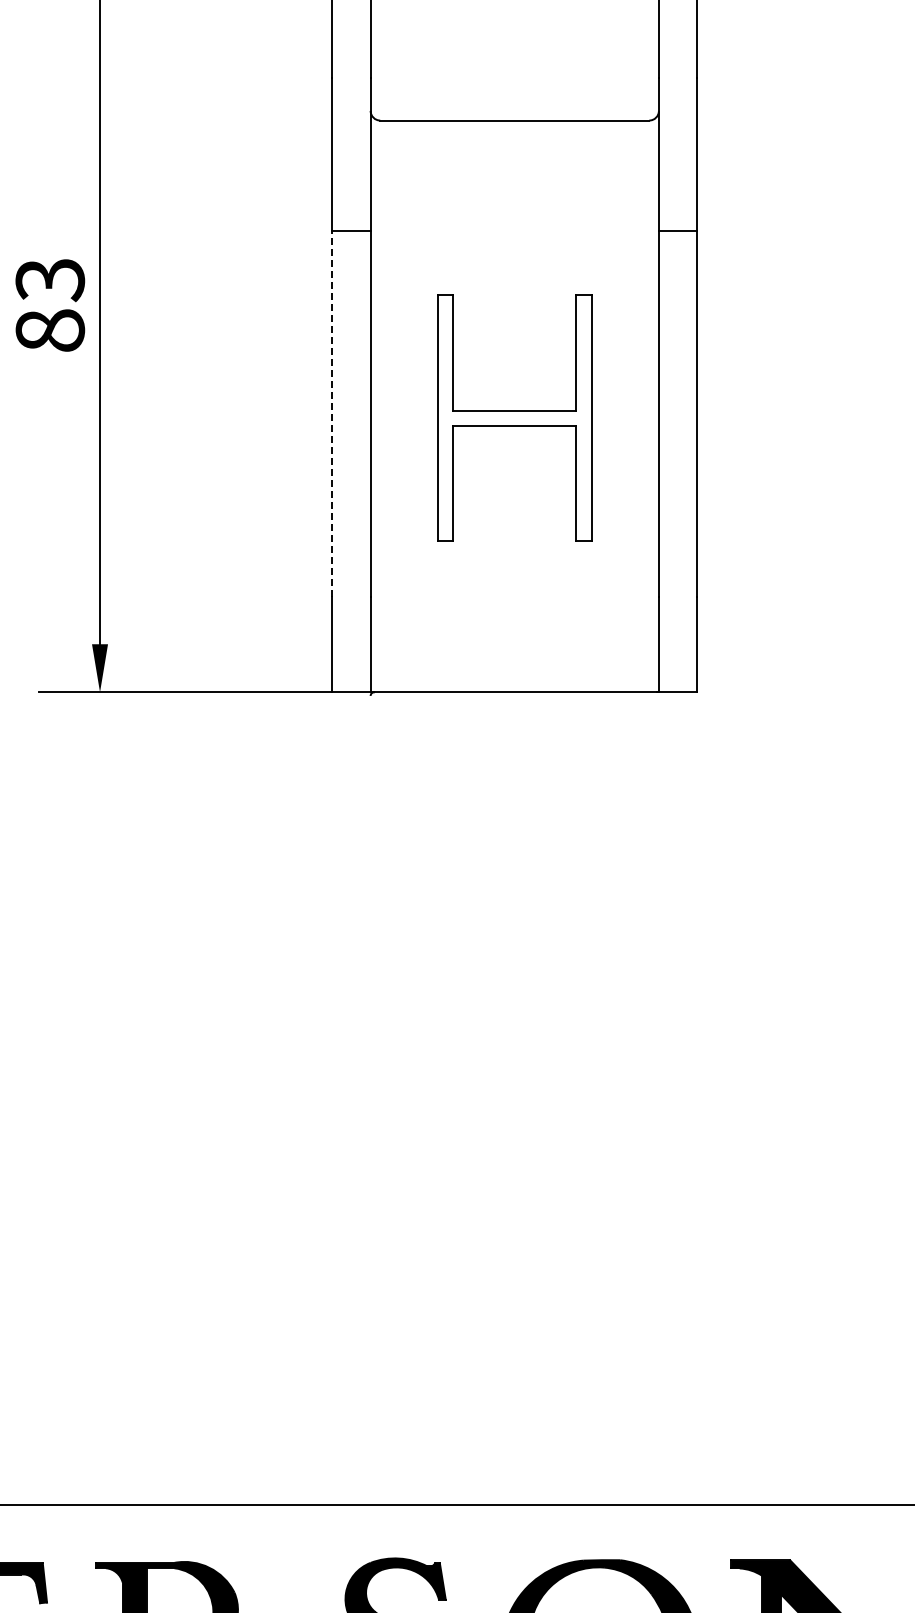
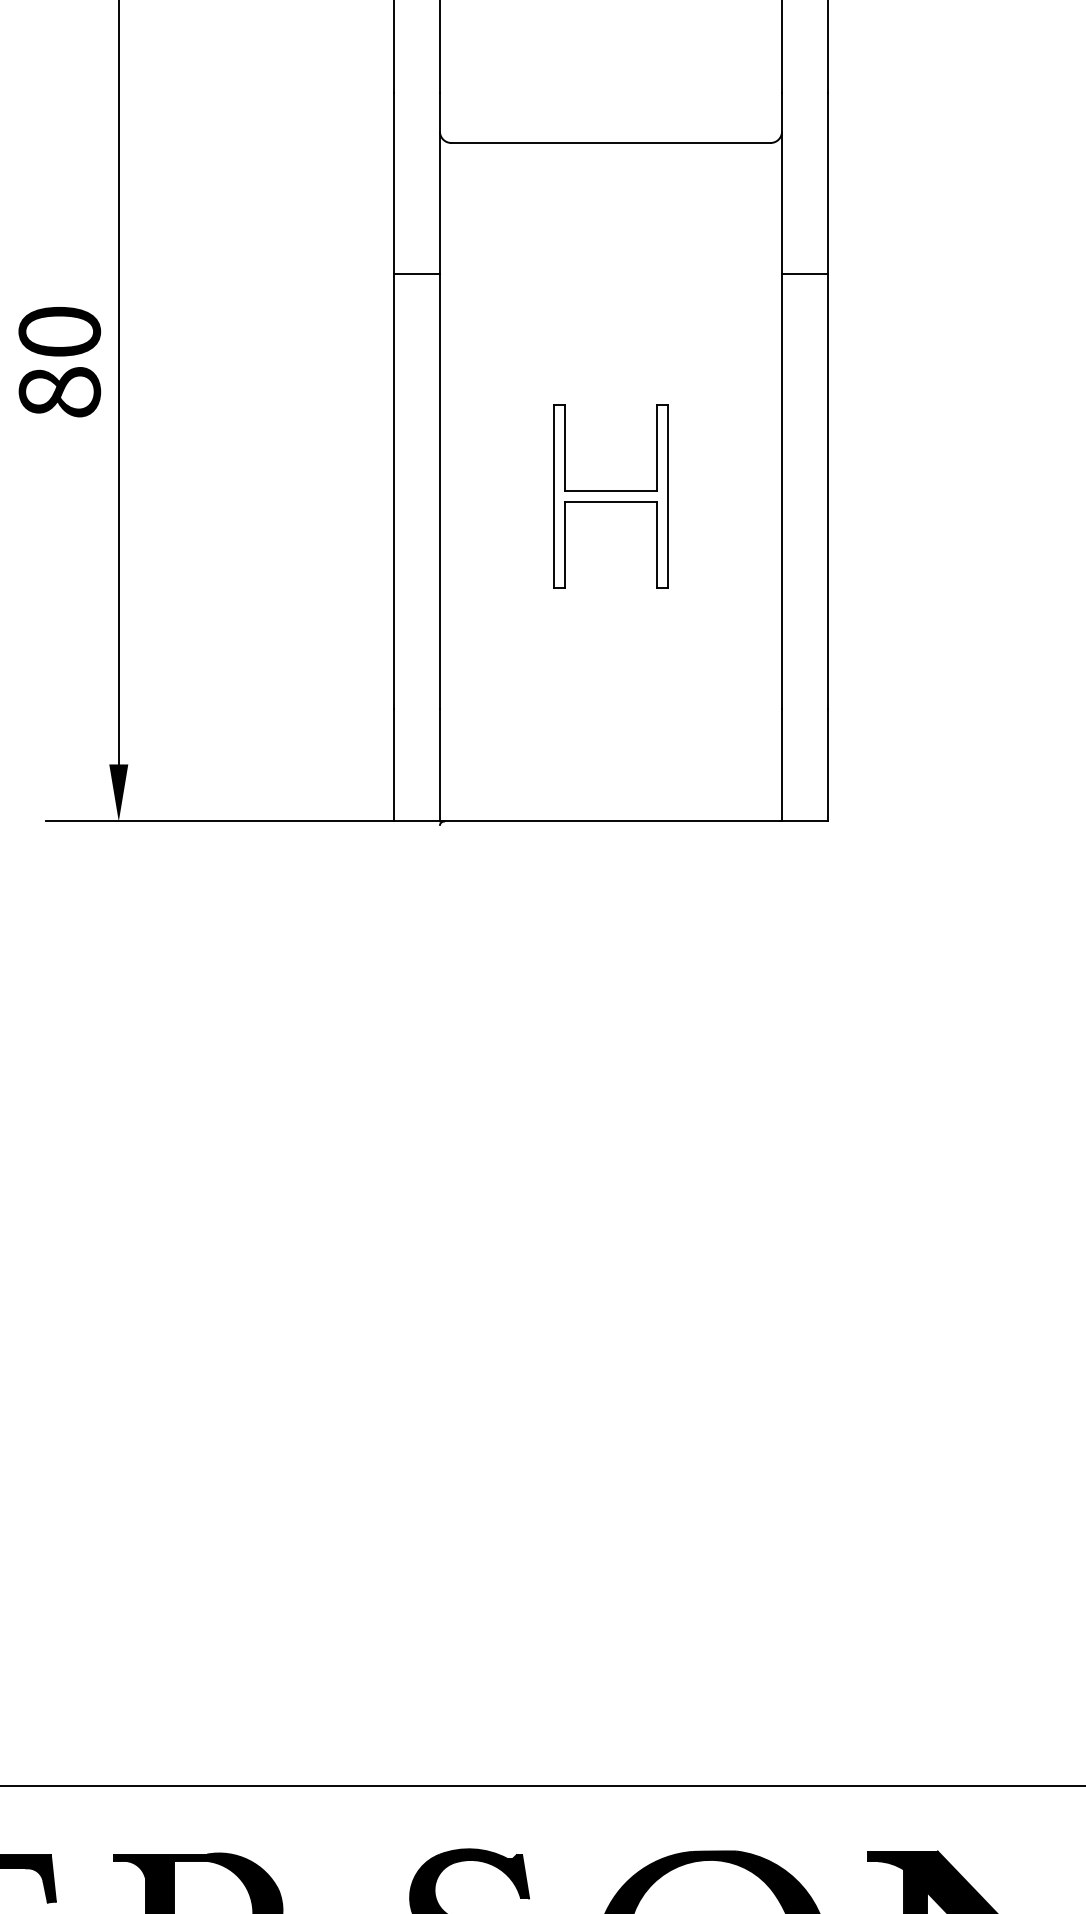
text: (50, 280) -> (60, 332), 83 -> 80
line: (332, 413) -> (394, 490), dashed -> solid
part: (514, 418) -> (610, 496), size x0.62

